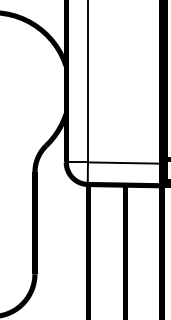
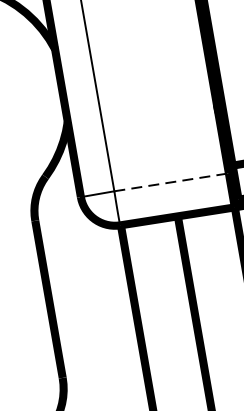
line: (125, 163) -> (172, 182), solid -> dashed

